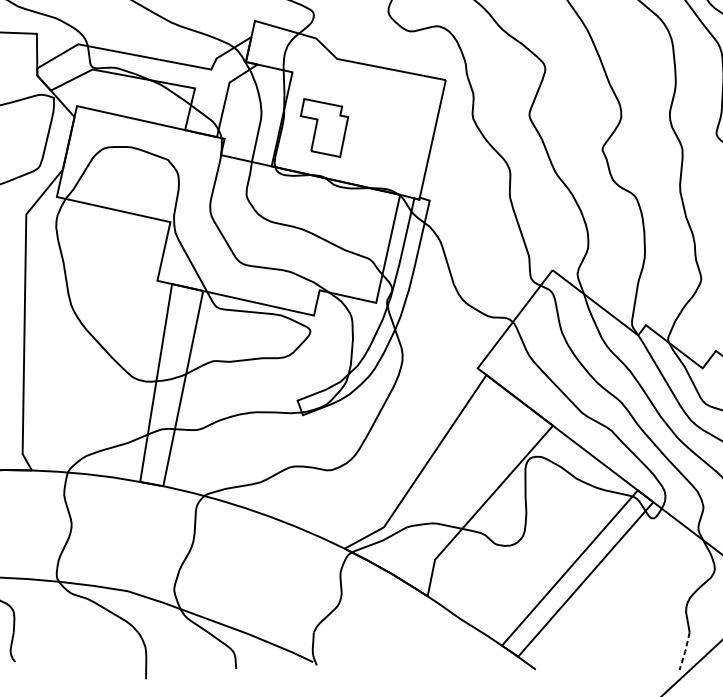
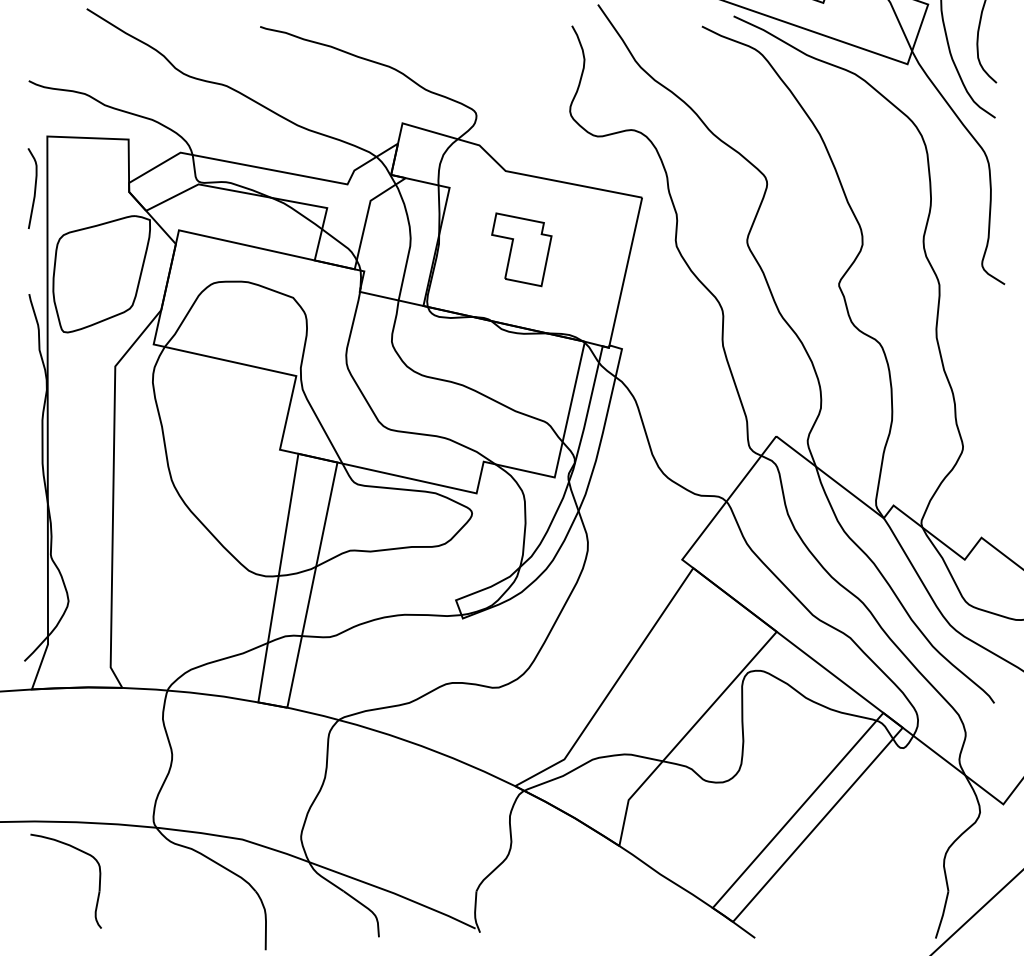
part: (324, 127) -> (521, 249), moved
line: (685, 651) -> (943, 915), dashed -> solid

